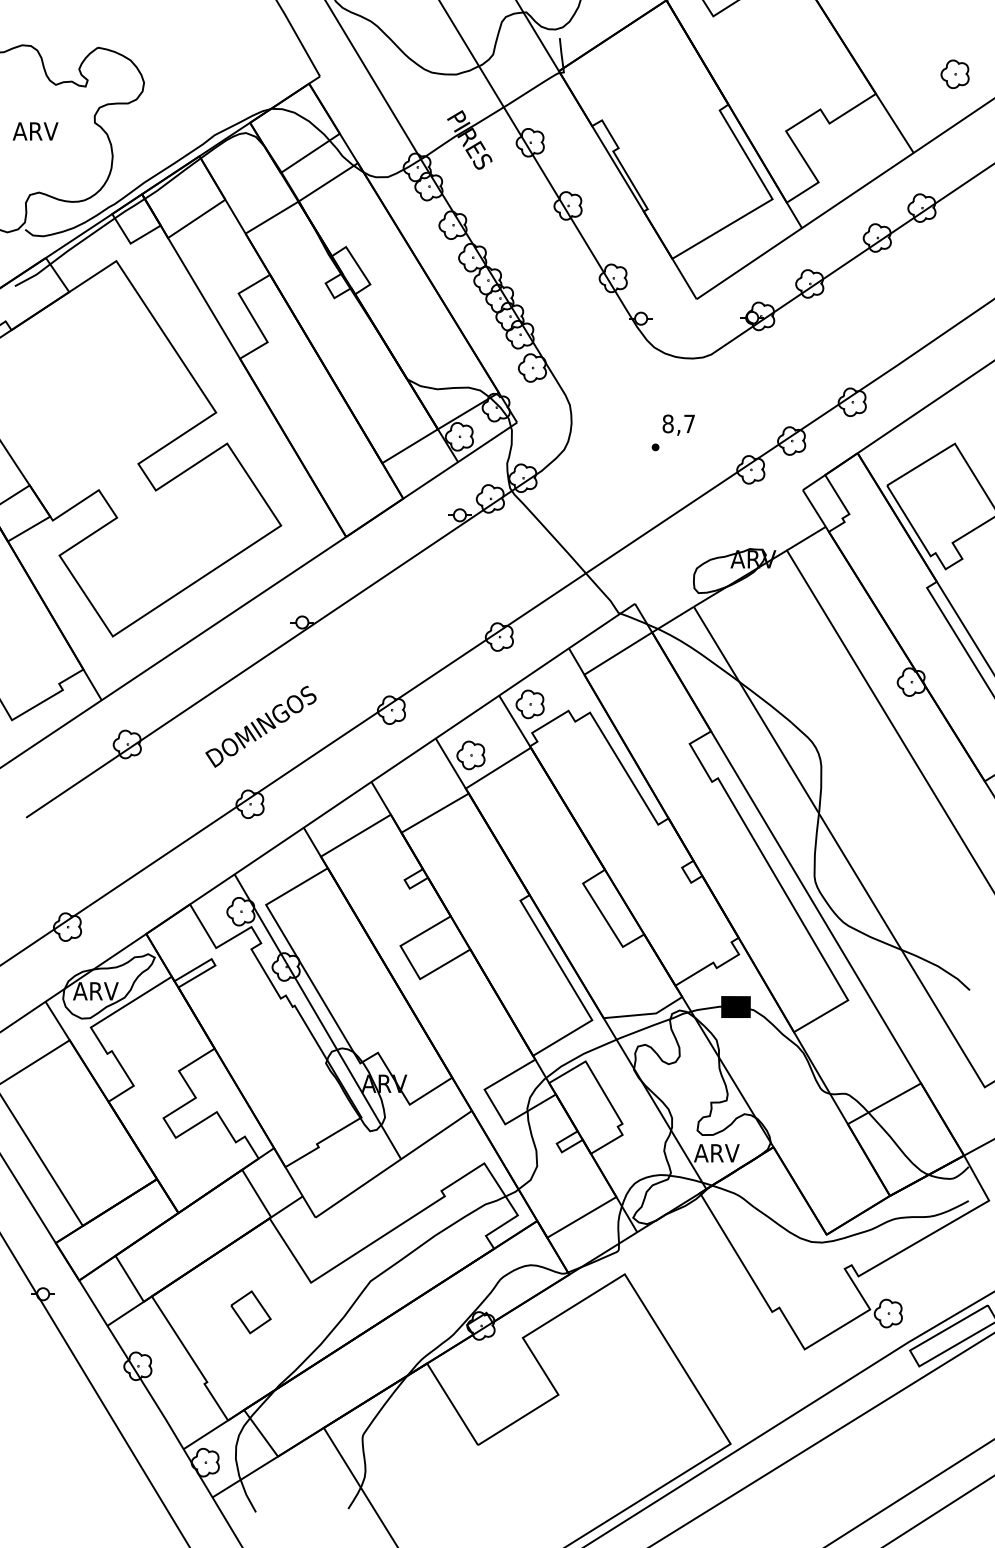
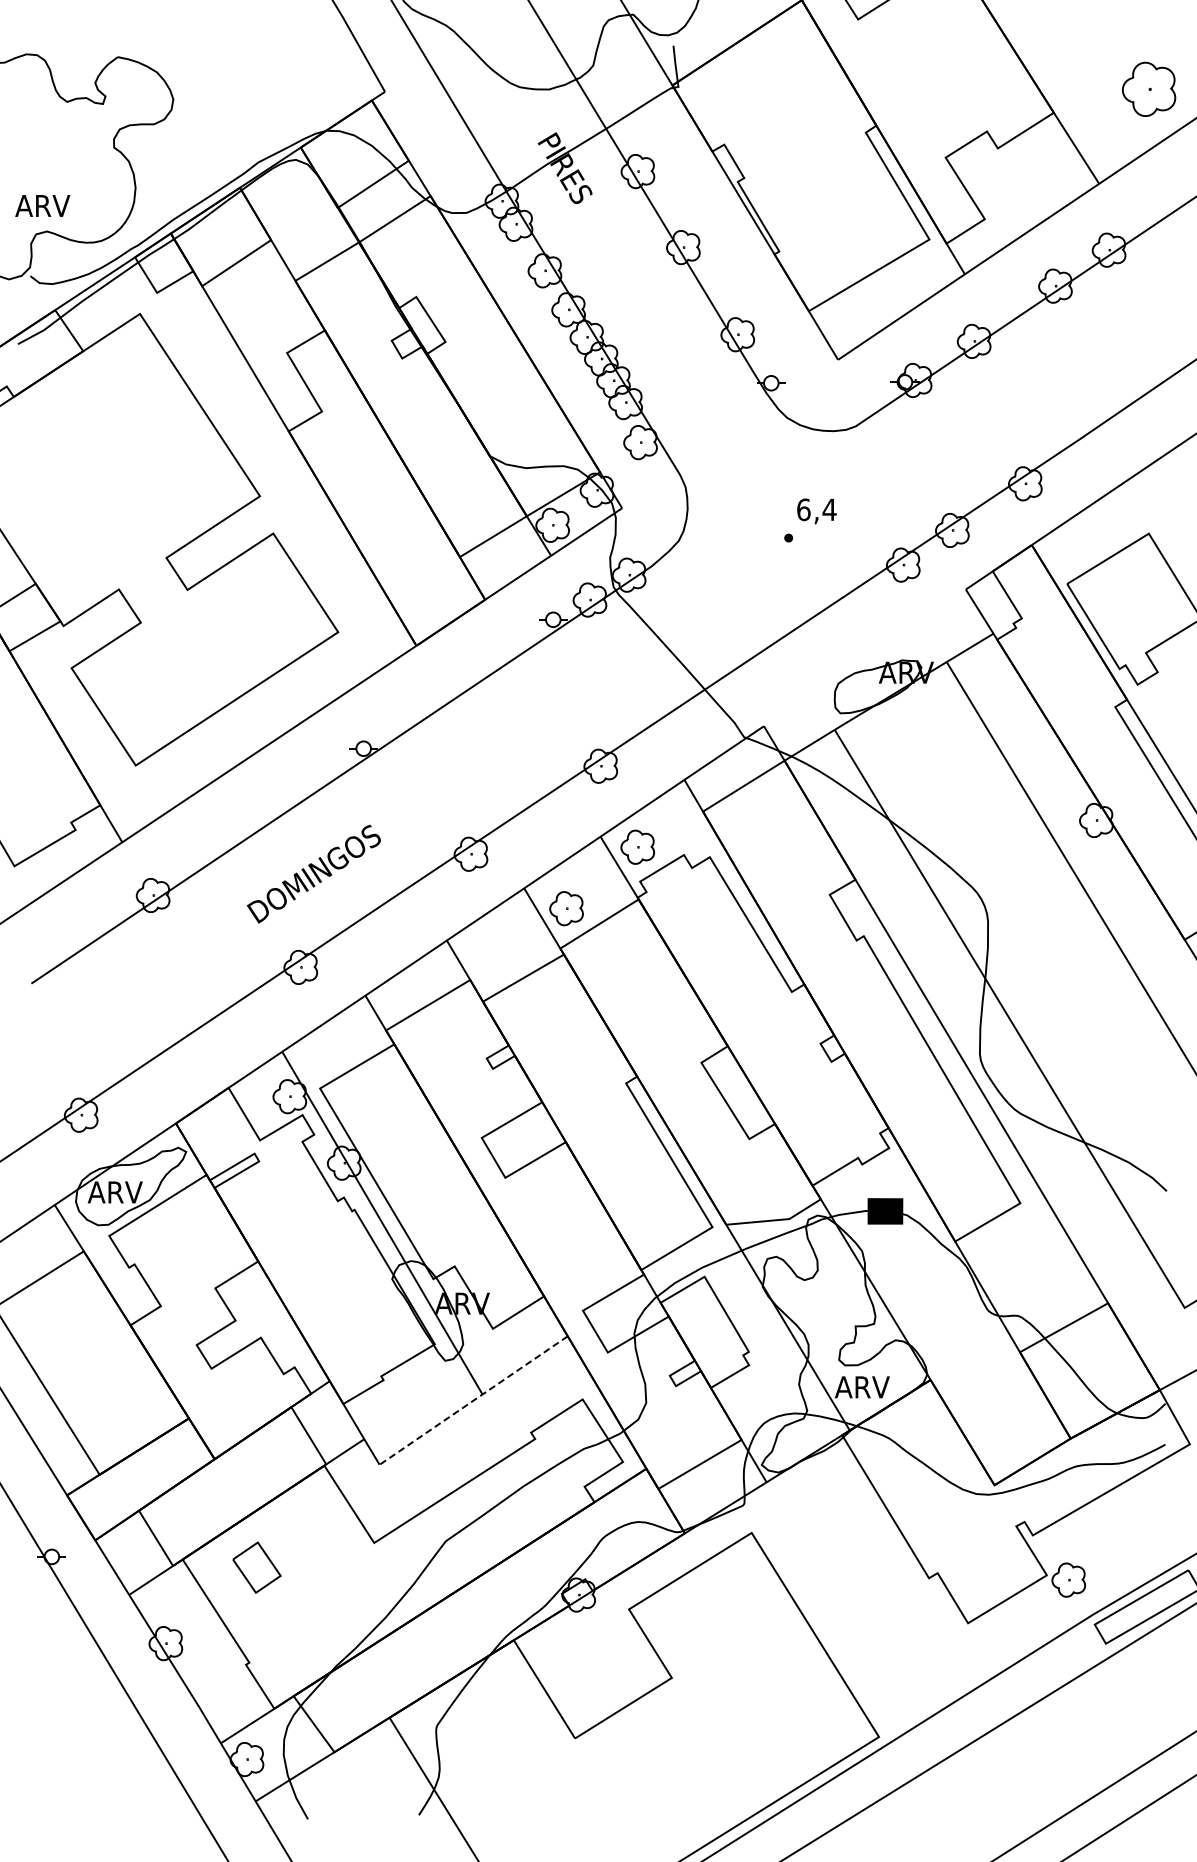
part: (954, 73) -> (1148, 88), size x1.6
text: (35, 131) -> (42, 205), moved
text: (678, 423) -> (816, 509), 8,7 -> 6,4
line: (394, 1164) -> (474, 1400), solid -> dashed
part: (250, 1312) -> (256, 1567), moved

